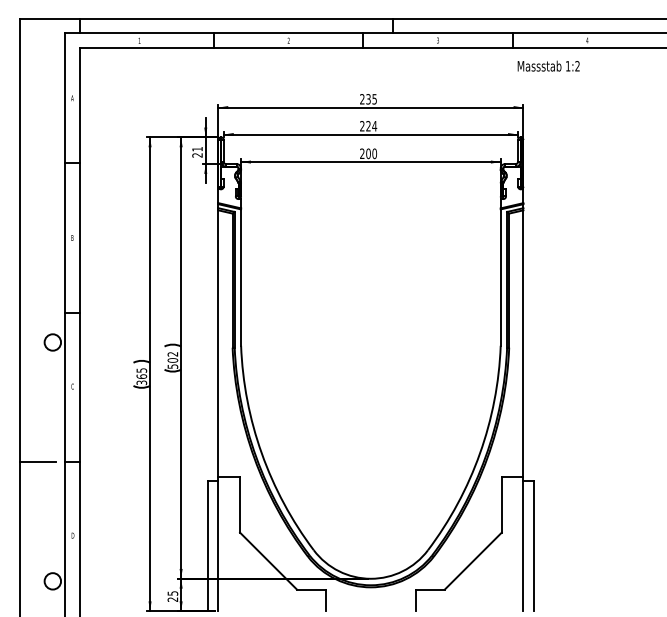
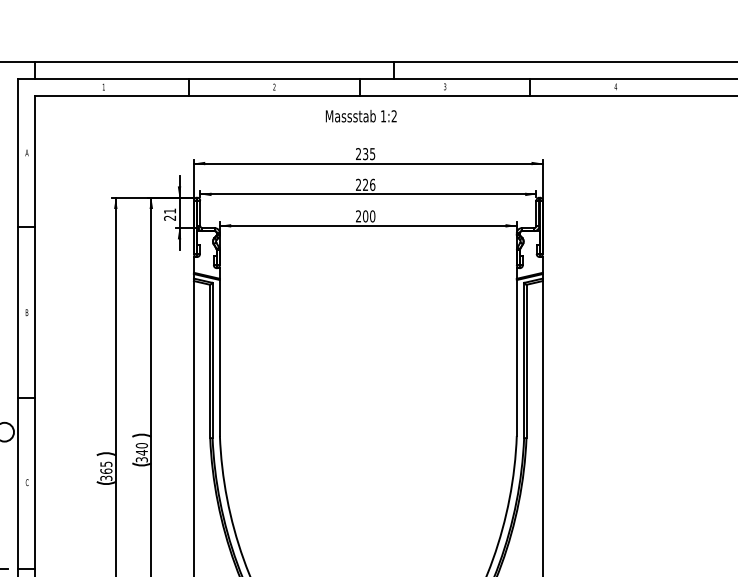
text: (548, 65) -> (361, 115), moved
text: (374, 126) -> (372, 185), 224 -> 226
text: (172, 360) -> (141, 452), 502 -> 340

